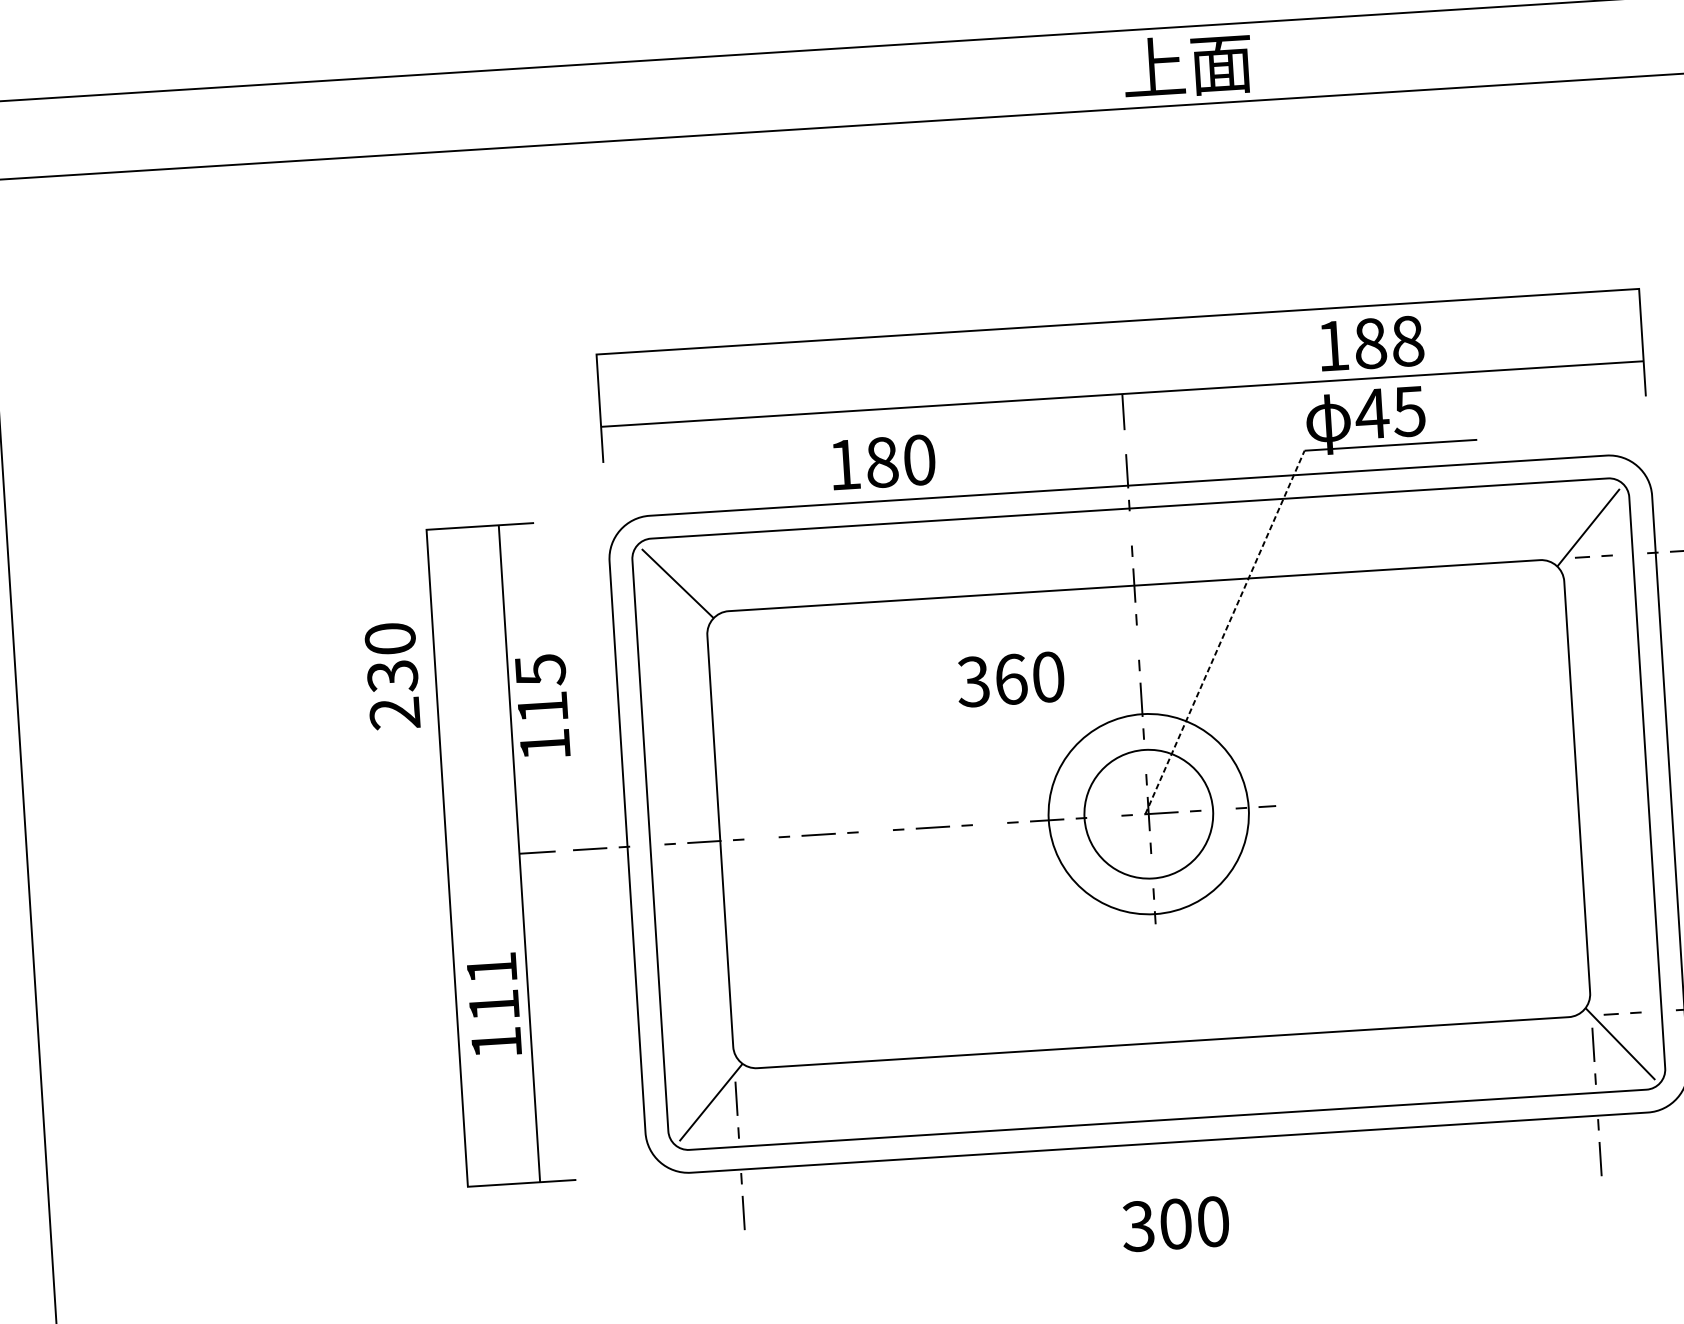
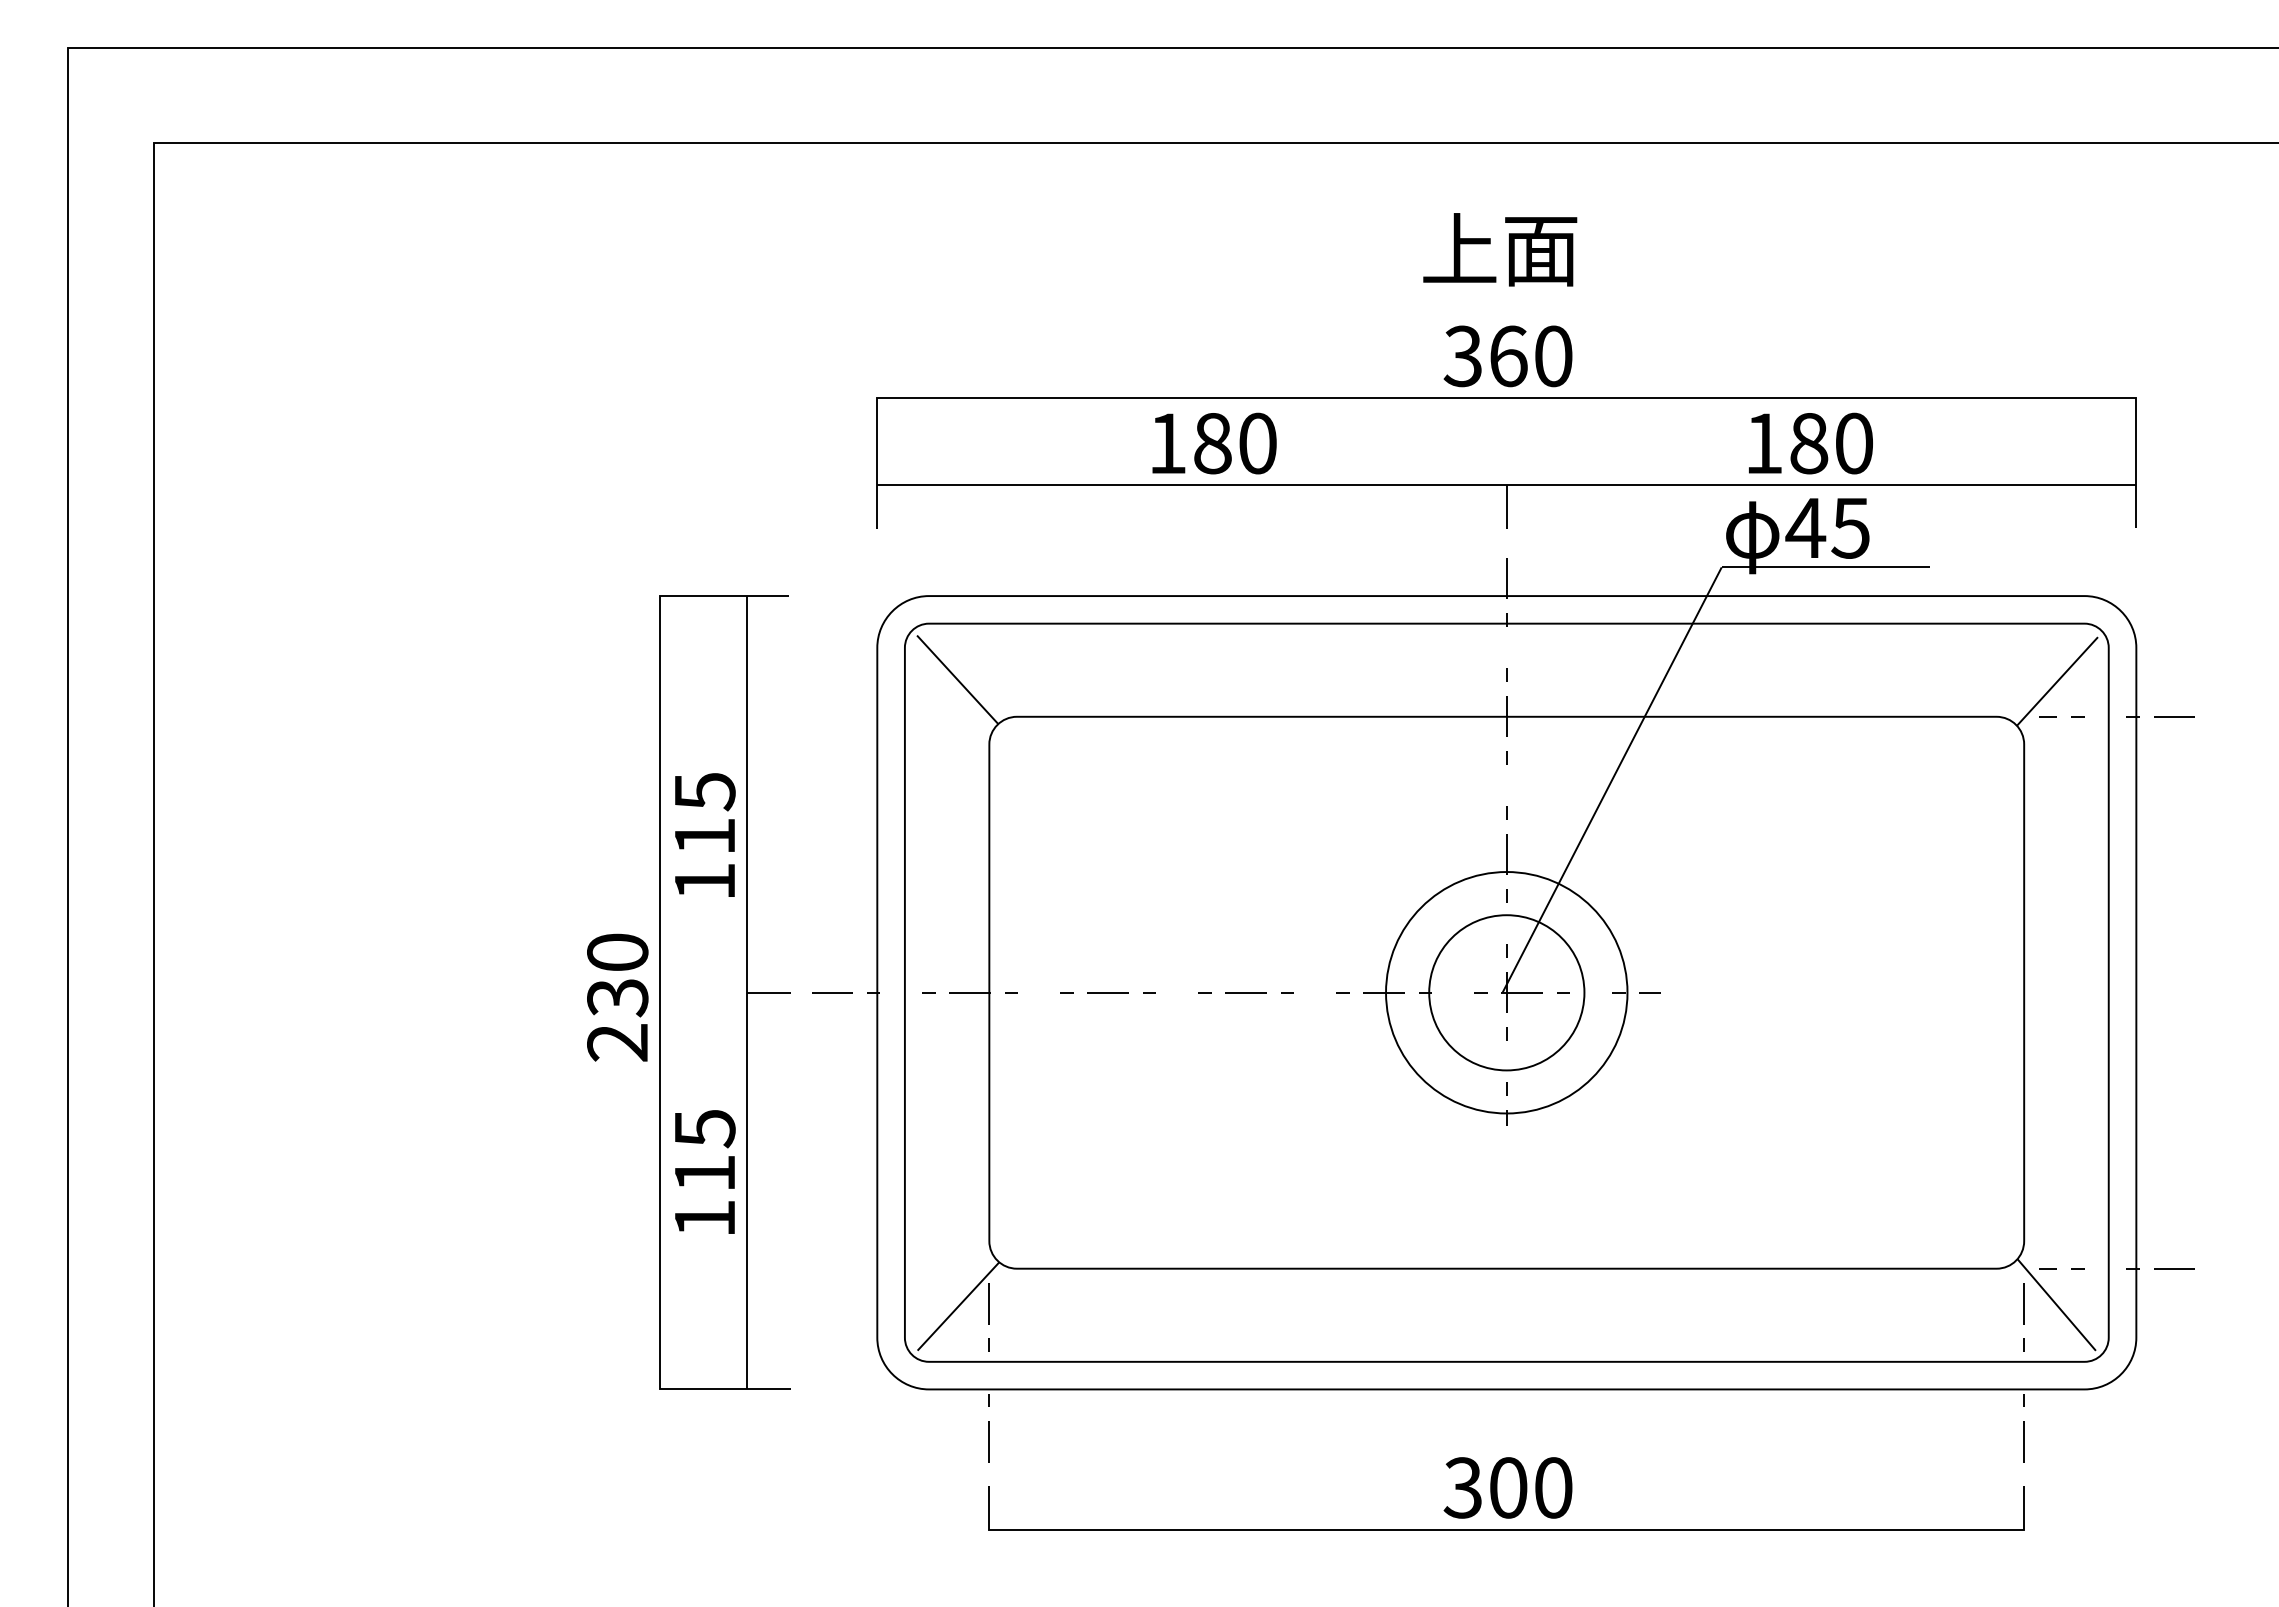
text: (1187, 65) -> (1500, 249), moved
text: (1408, 341) -> (1854, 443), 188 -> 180
text: (883, 462) -> (1214, 443), moved
line: (1225, 632) -> (1612, 779), dashed -> solid
text: (392, 676) -> (617, 997), moved
text: (1010, 679) -> (1507, 356), moved
text: (543, 705) -> (705, 834), moved
text: (492, 969) -> (705, 1129), 111 -> 115
line: (1176, 1258) -> (1506, 1529), added

